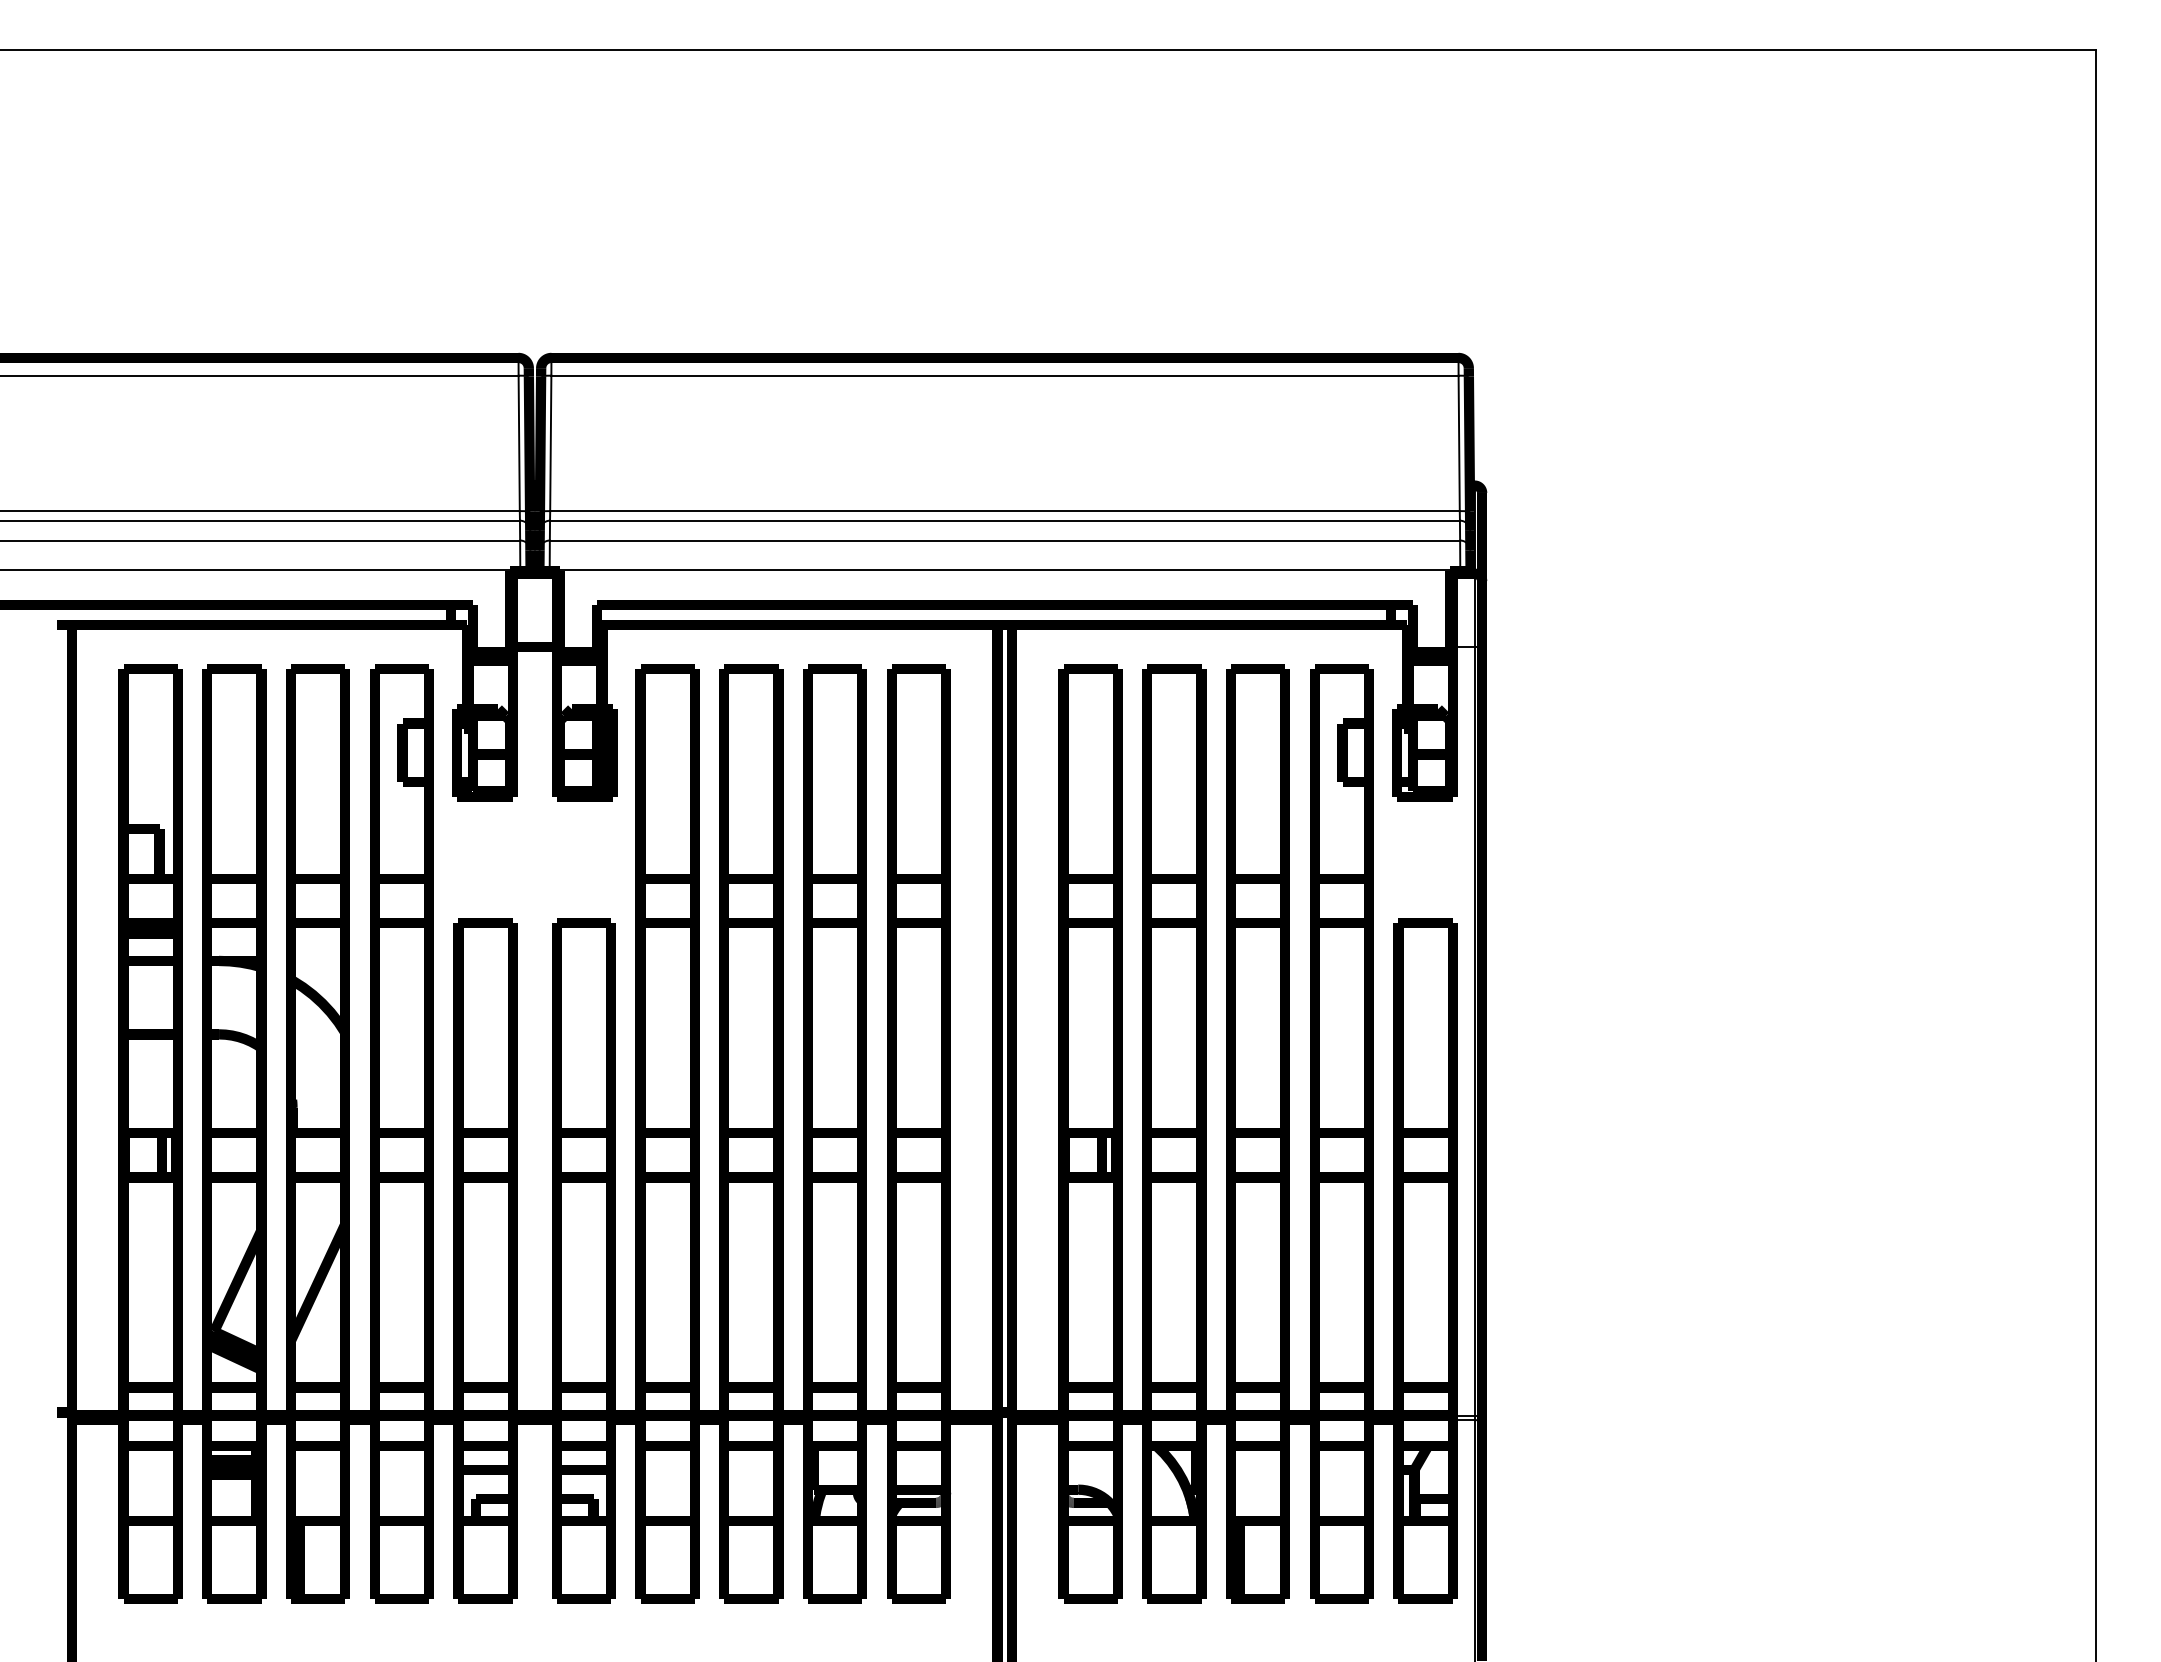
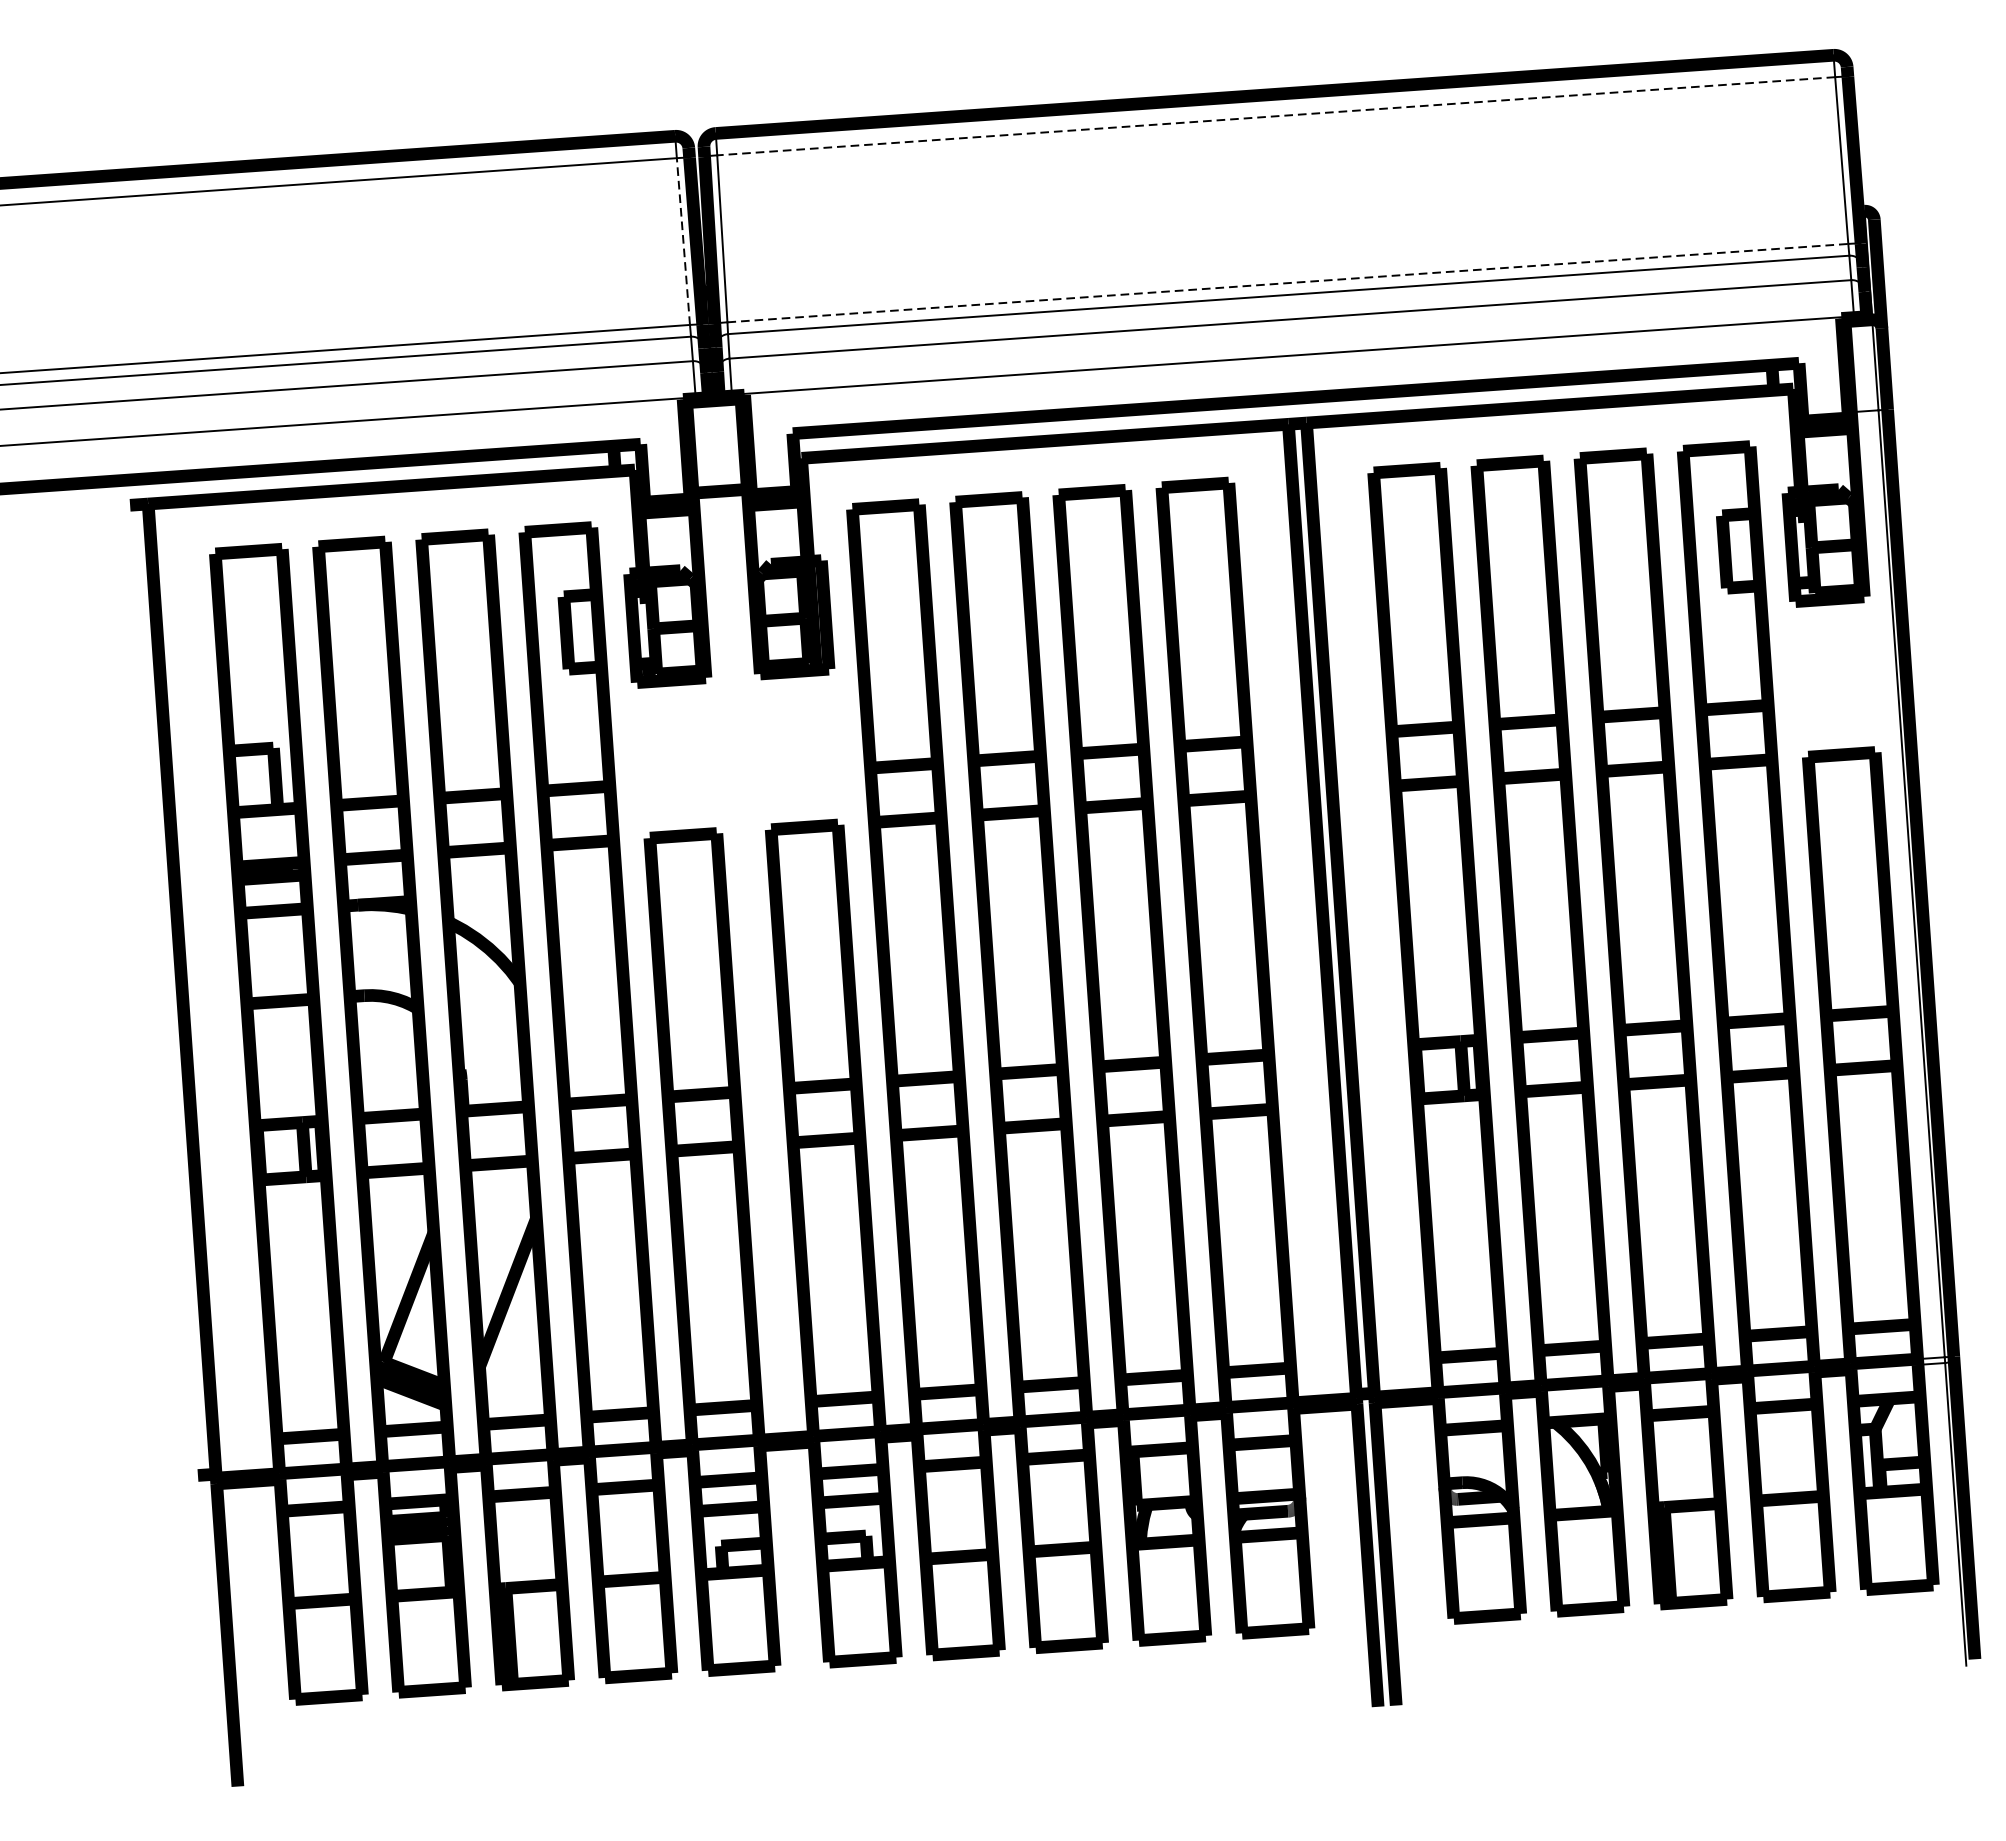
line: (1004, 375) -> (1275, 116), solid -> dashed
line: (519, 443) -> (683, 241), solid -> dashed
line: (1004, 511) -> (1287, 283), solid -> dashed

